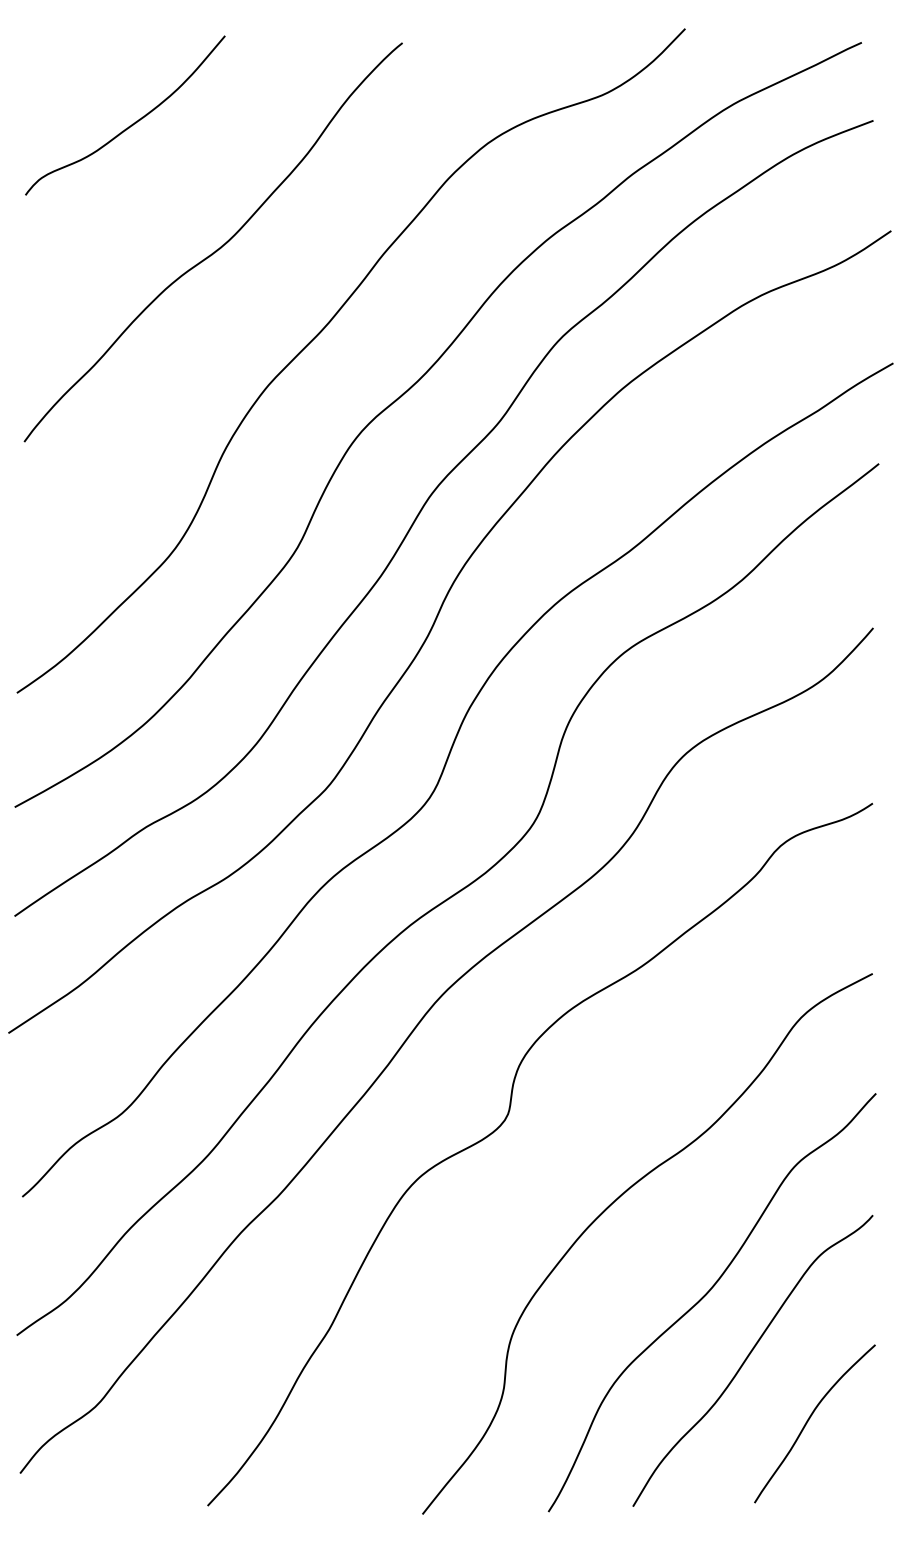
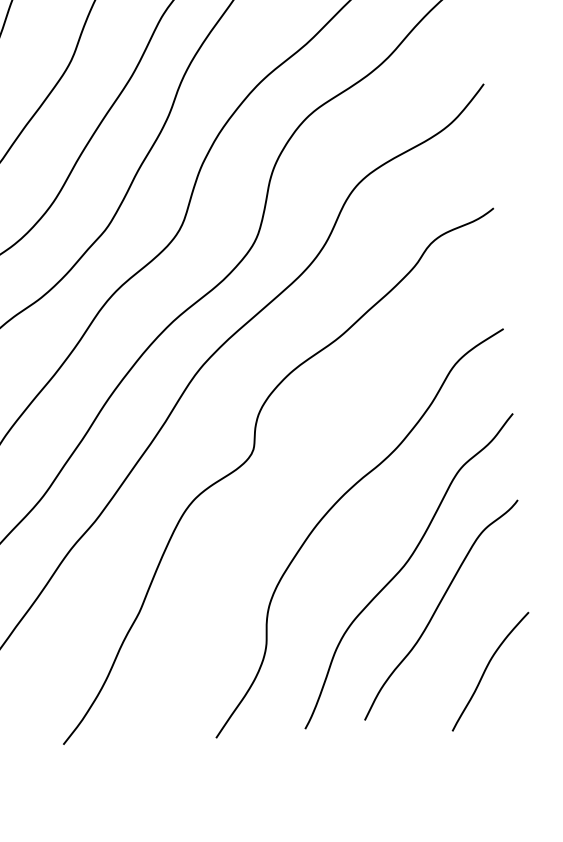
curve: (809, 1420) -> (486, 669), moved

